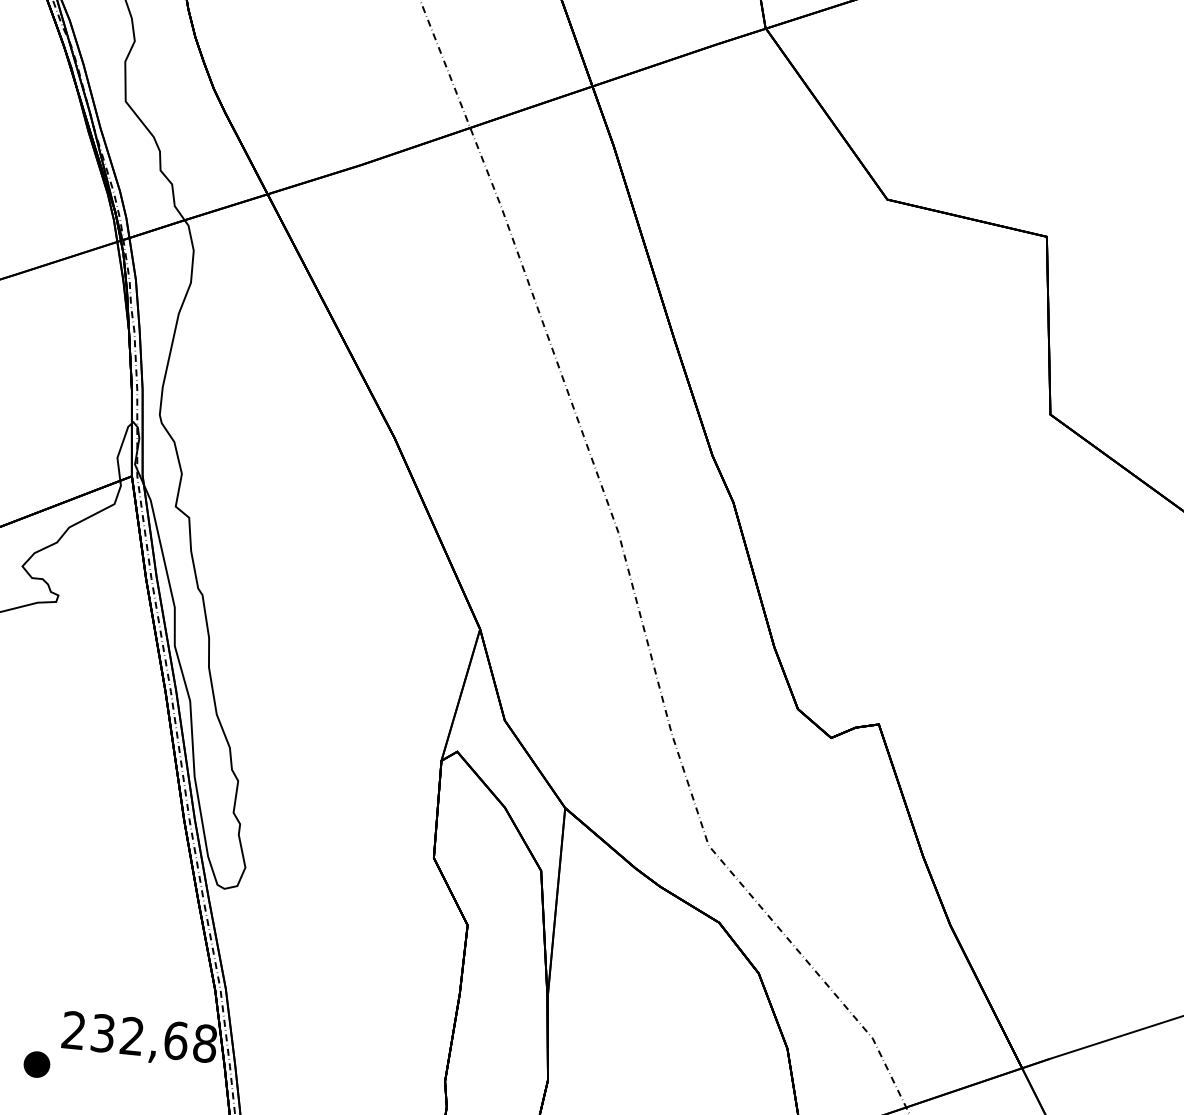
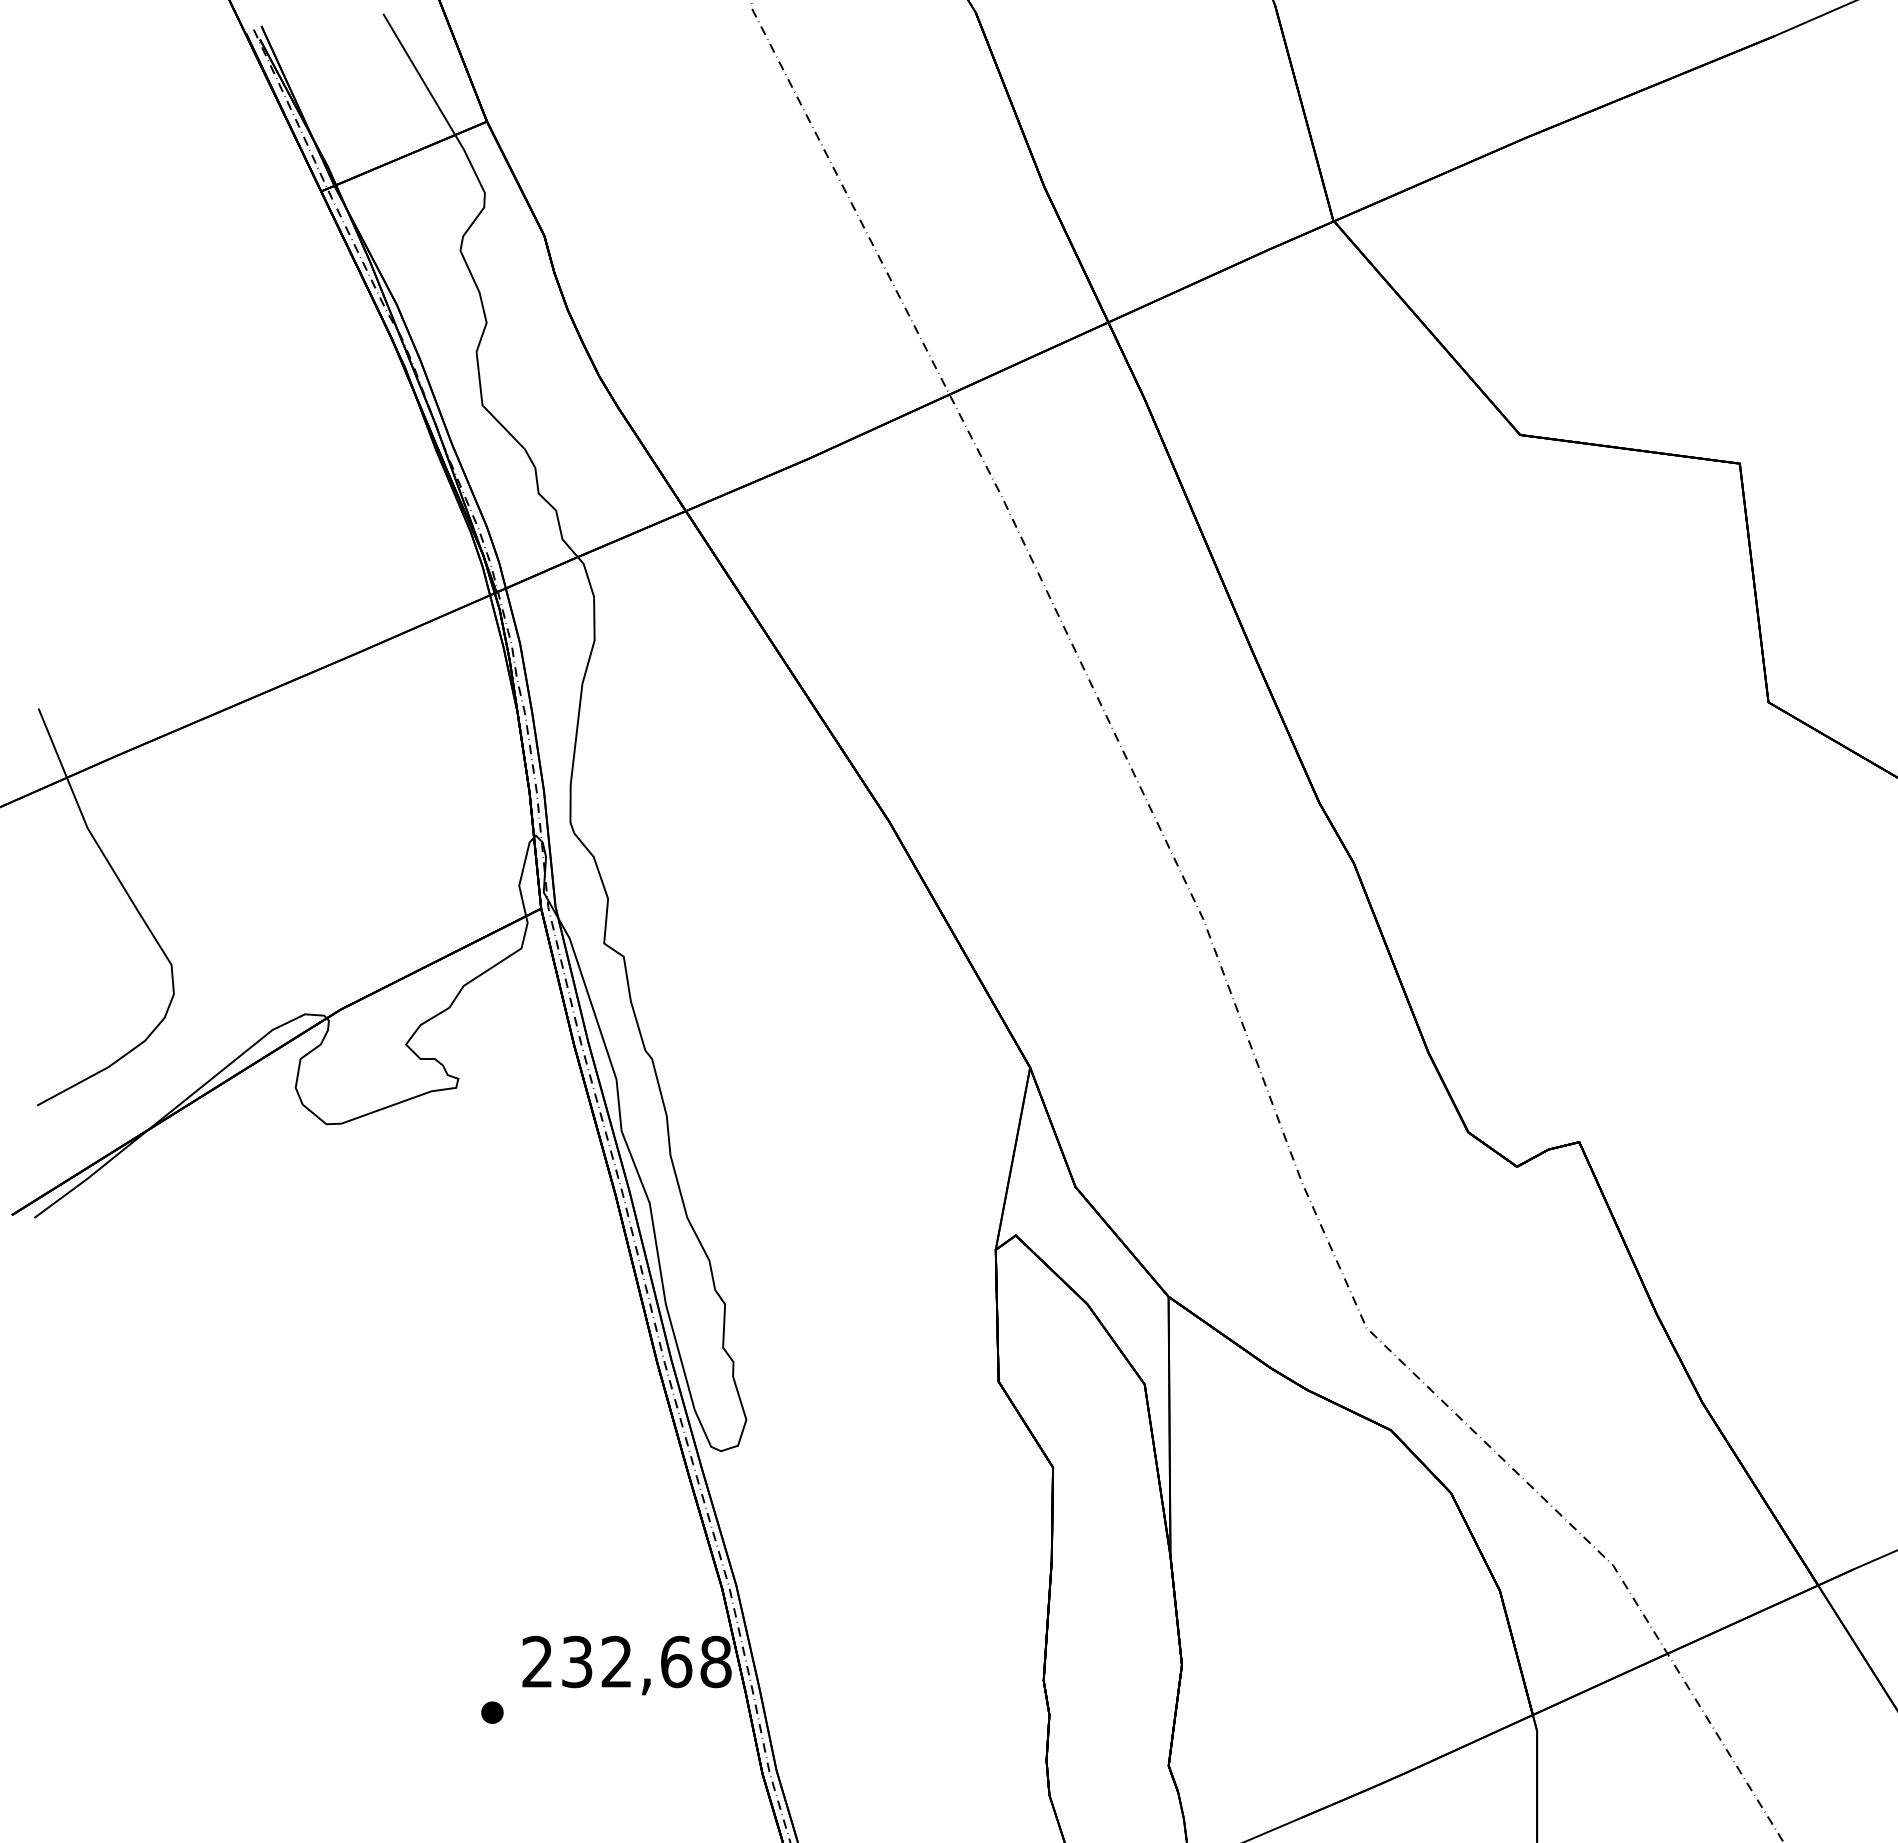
part: (37, 1064) -> (492, 1712), size x0.62

